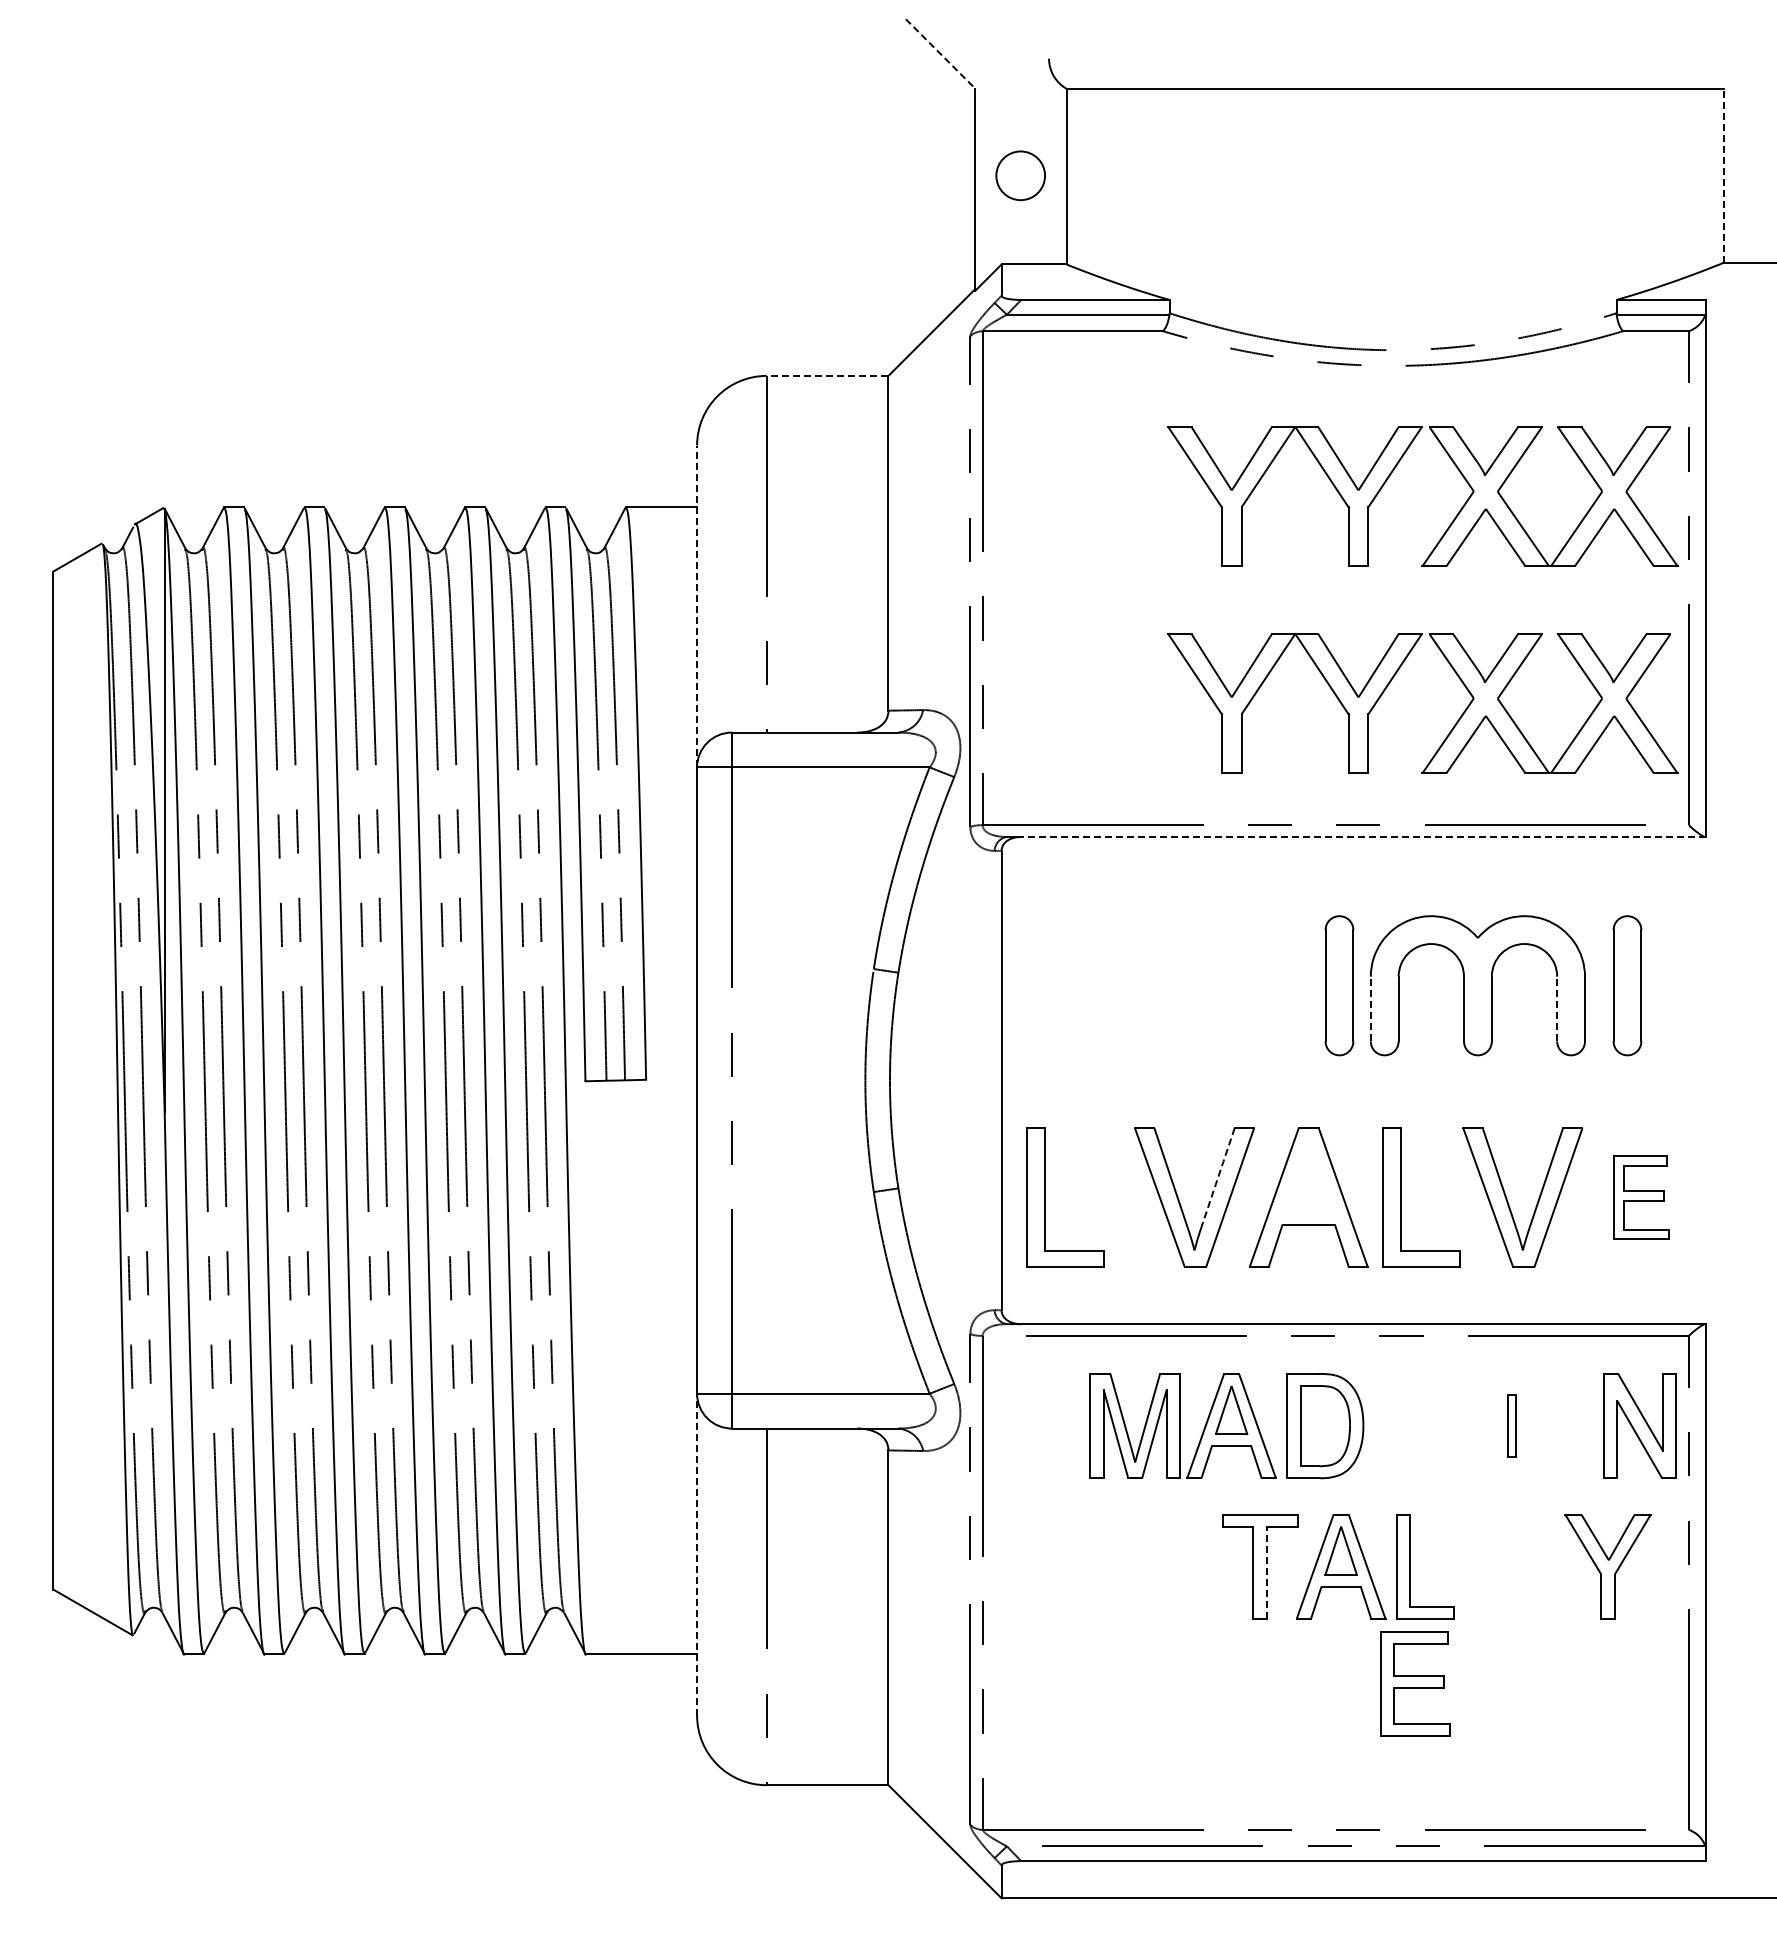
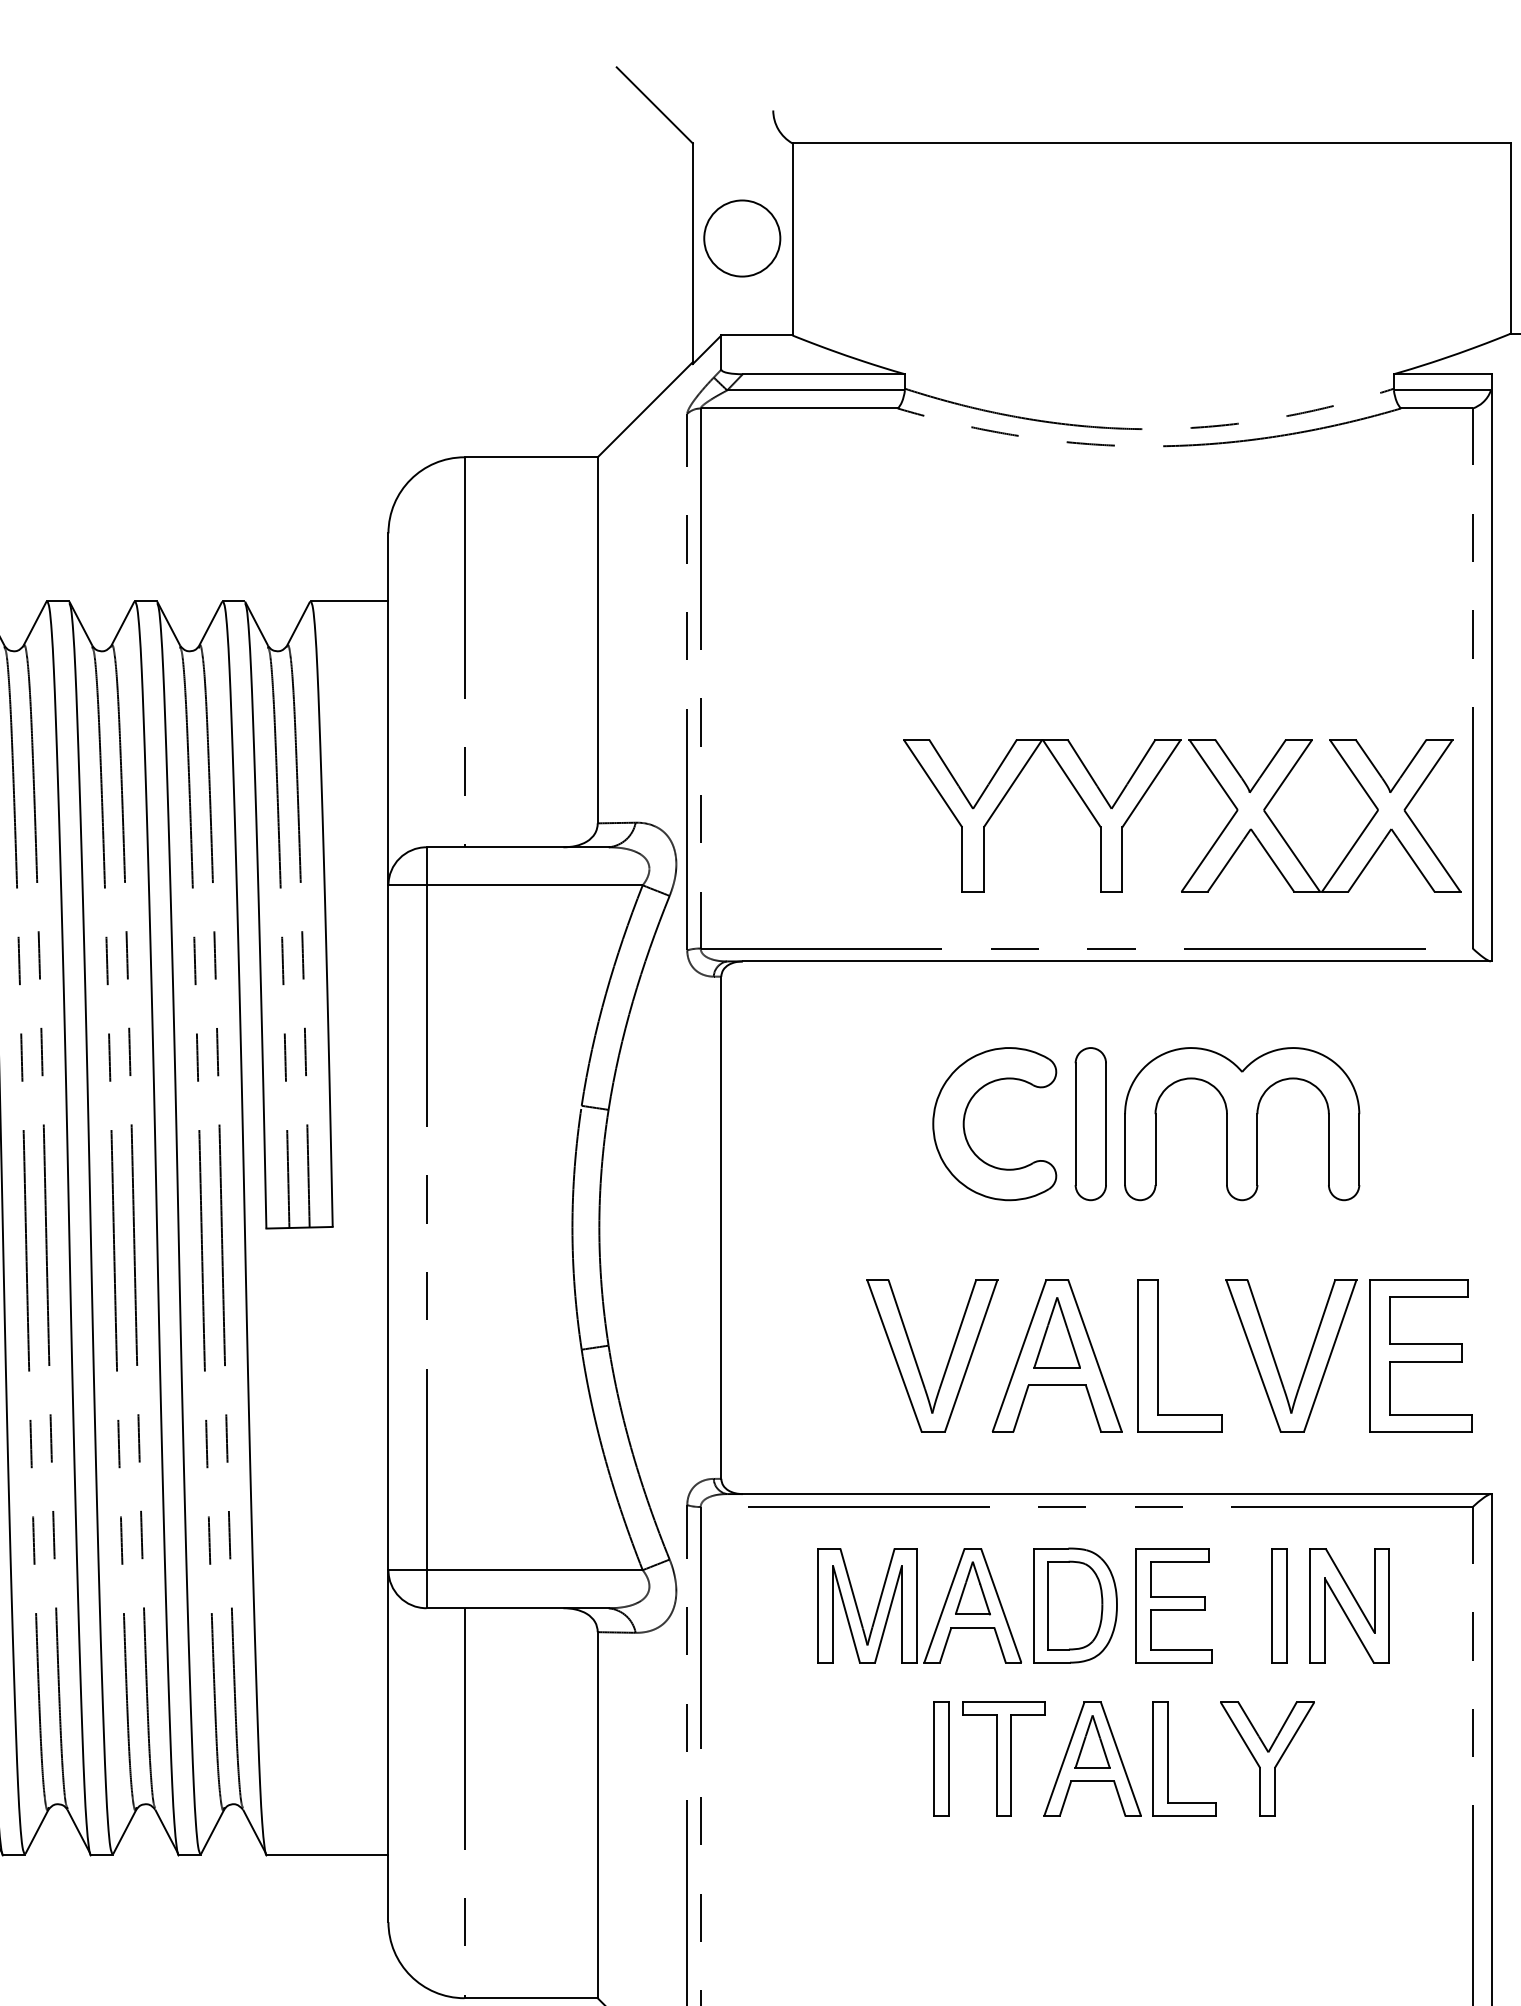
line: (941, 54) -> (655, 105), dashed -> solid
circle: (1020, 175) -> (742, 238), size x1.43
line: (1723, 175) -> (1510, 238), dashed -> solid
line: (827, 375) -> (531, 456), dashed -> solid
part: (1391, 474) -> (1147, 565), removed
line: (697, 606) -> (388, 709), dashed -> solid
line: (1363, 836) -> (1117, 960), dashed -> solid
part: (1224, 985) -> (965, 1123), added
part: (1627, 985) -> (1405, 1123), removed
line: (1370, 1008) -> (1124, 1148), dashed -> solid
line: (1557, 1008) -> (1329, 1148), dashed -> solid
part: (1308, 1176) -> (1056, 1332), added
line: (1217, 1178) -> (957, 1334), dashed -> solid
part: (1045, 1197) -> (769, 1355), removed
part: (1641, 1197) -> (1421, 1355), size x1.67
part: (1511, 1425) -> (1278, 1604), size x1.67
part: (1639, 1425) -> (1348, 1604), moved
line: (697, 1554) -> (388, 1745), dashed -> solid
part: (1202, 1566) -> (941, 1759), added
part: (1607, 1566) -> (1266, 1759), moved
line: (1266, 1572) -> (1011, 1765), dashed -> solid
part: (1415, 1683) -> (1173, 1604), moved

